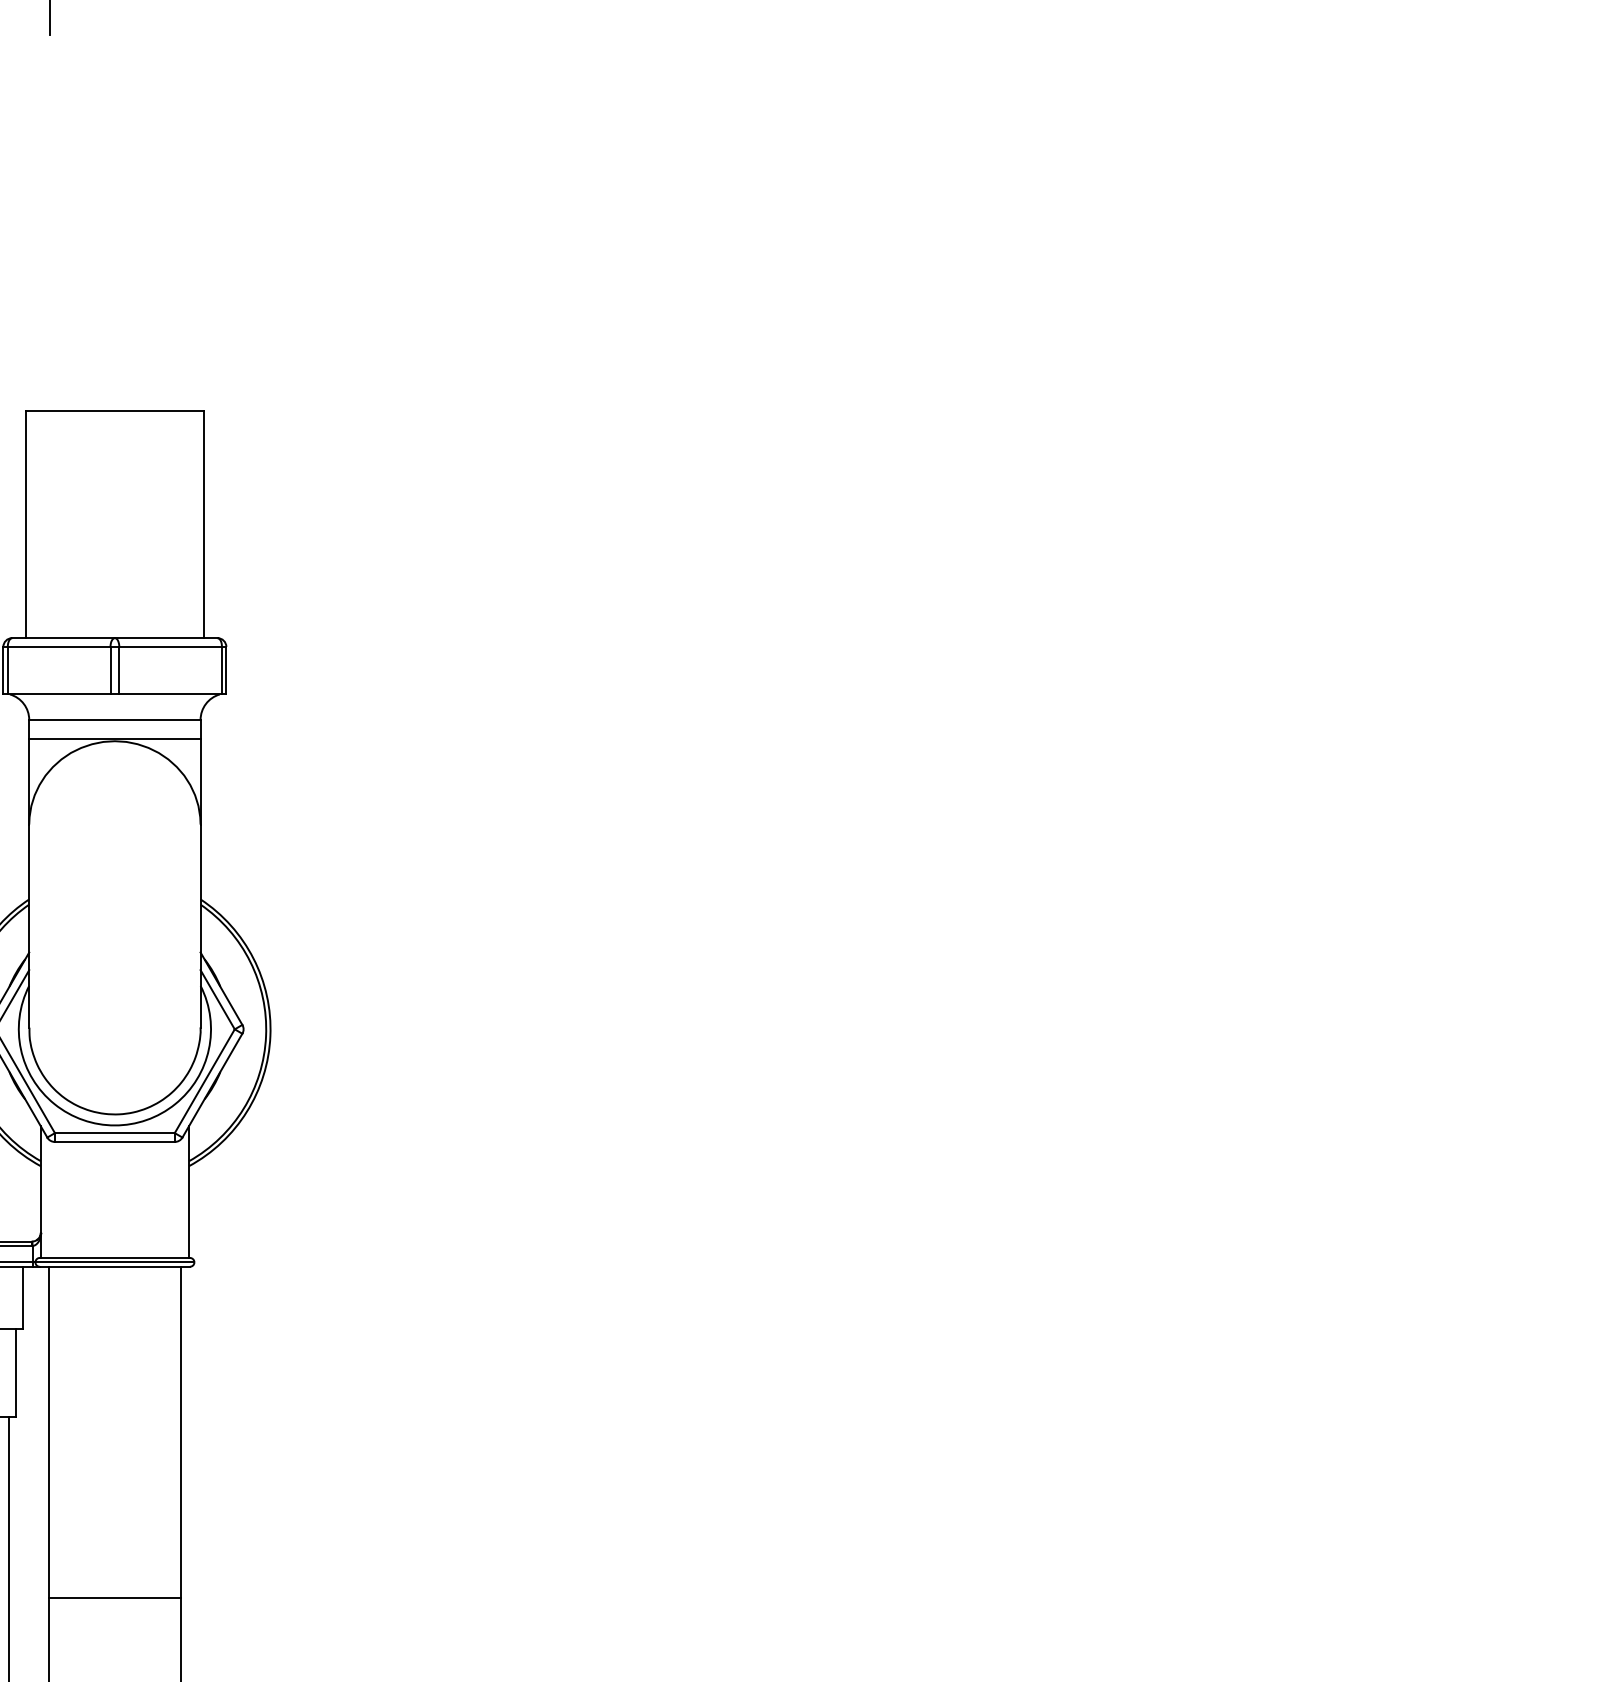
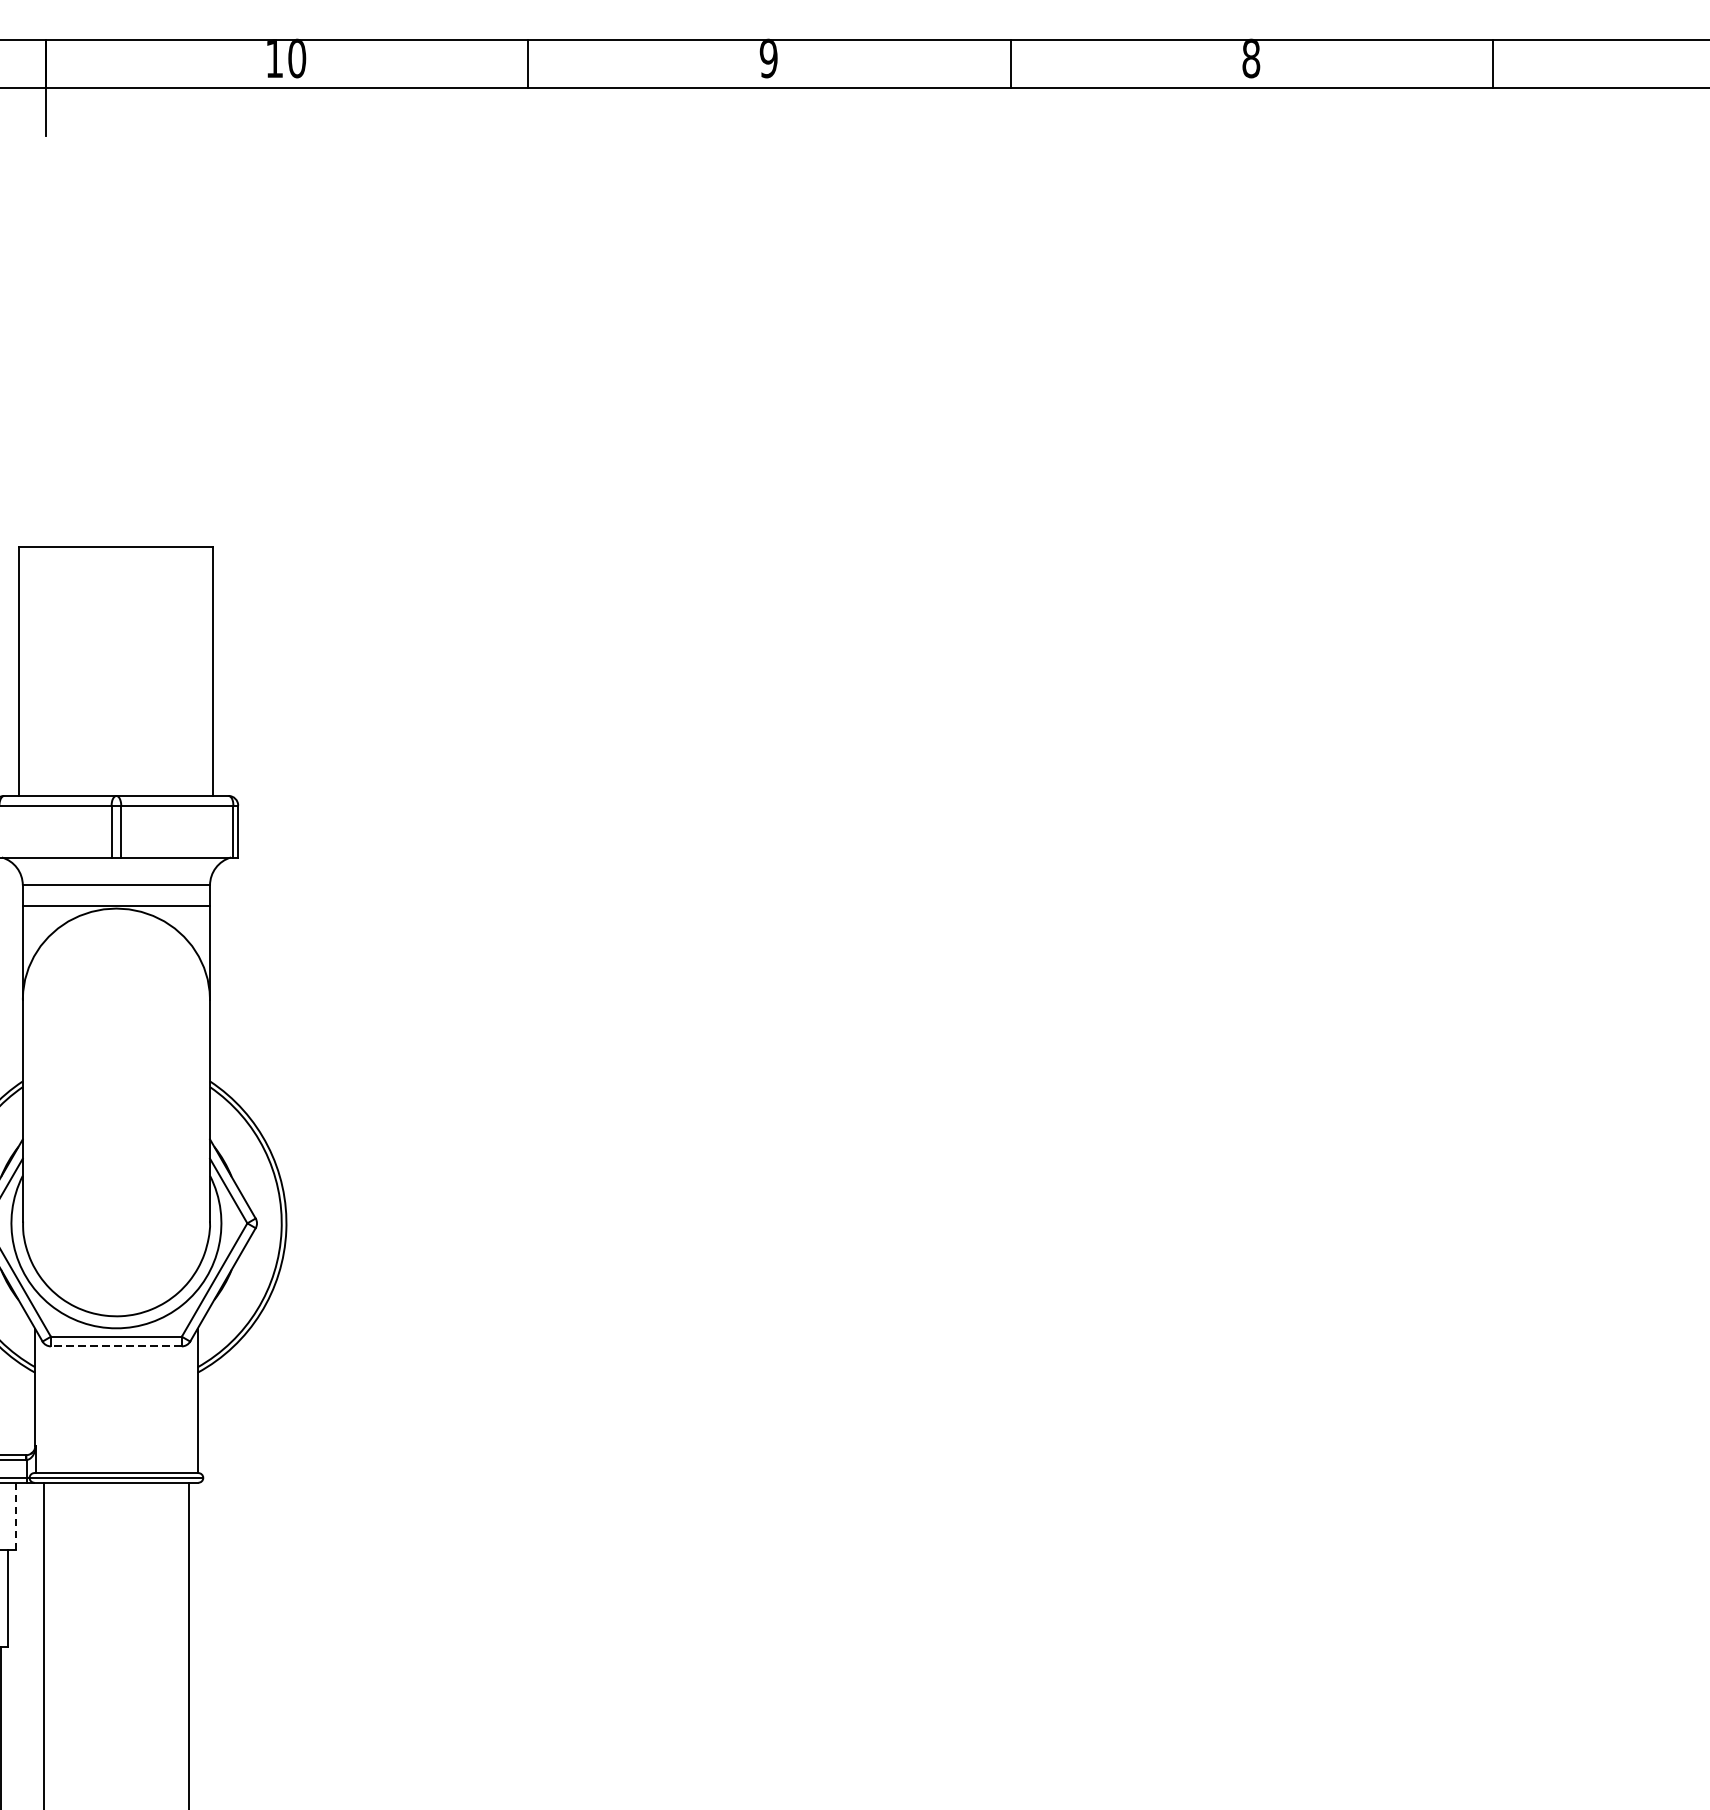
line: (114, 1141) -> (115, 1345), solid -> dashed
line: (23, 1297) -> (16, 1516), solid -> dashed

